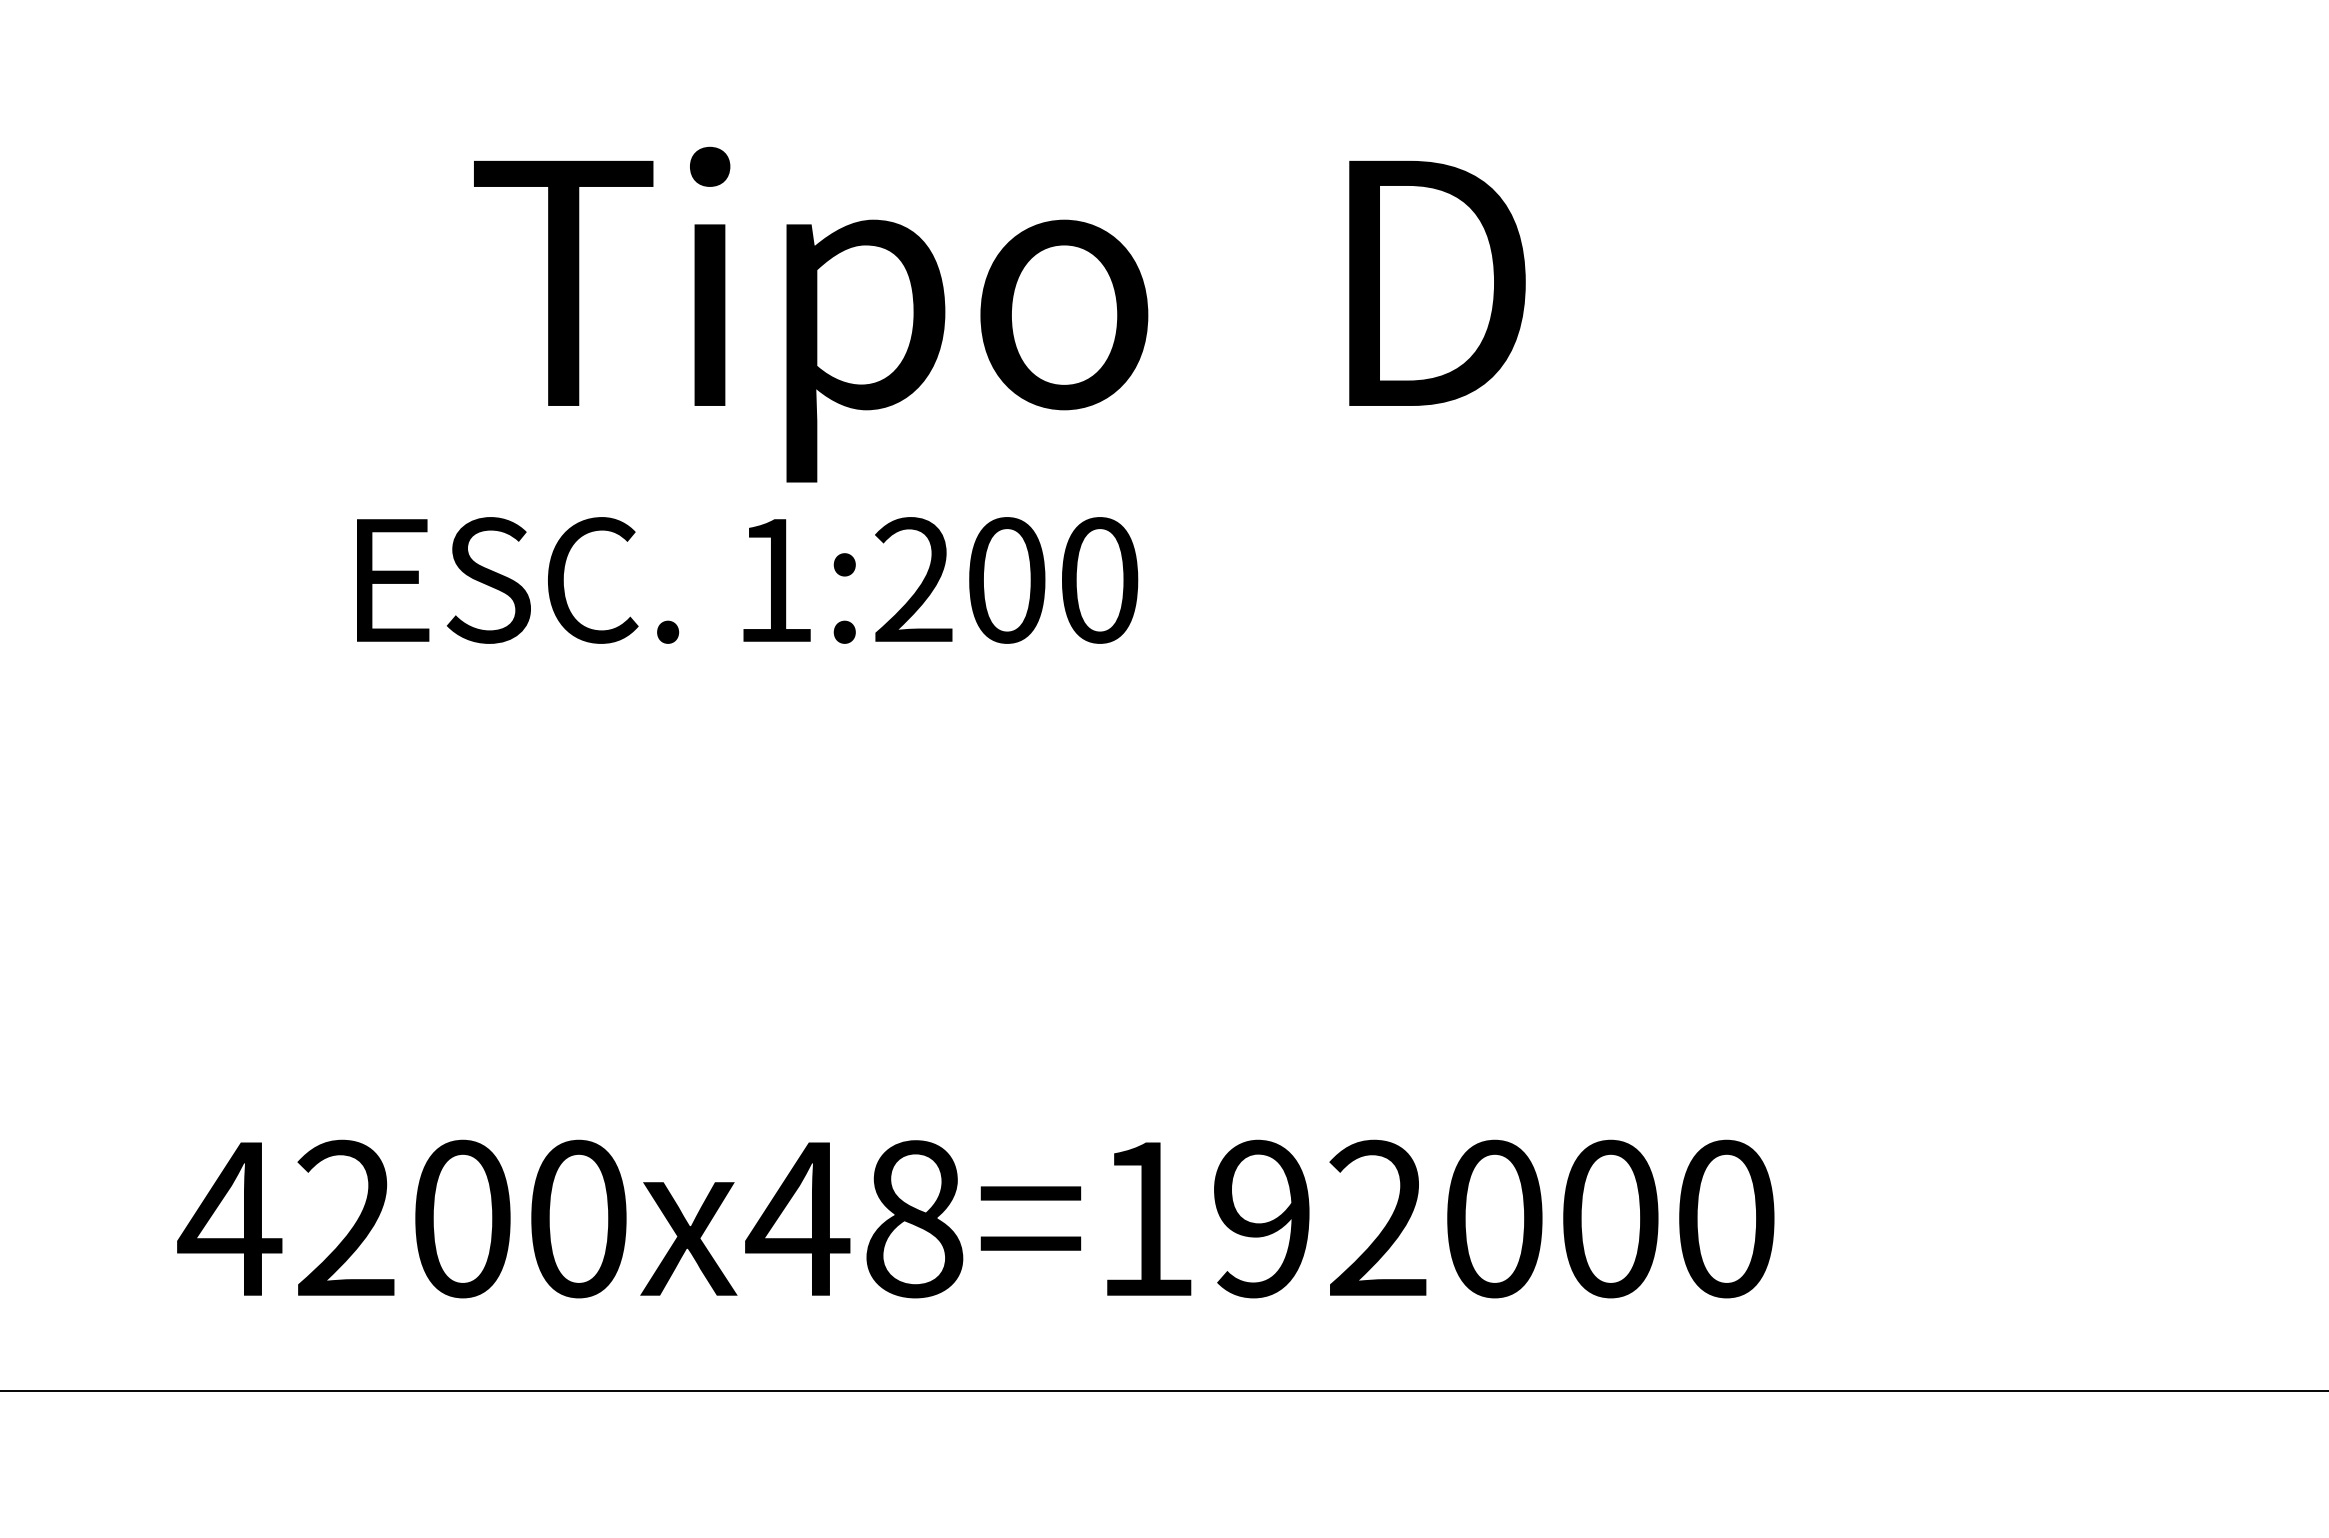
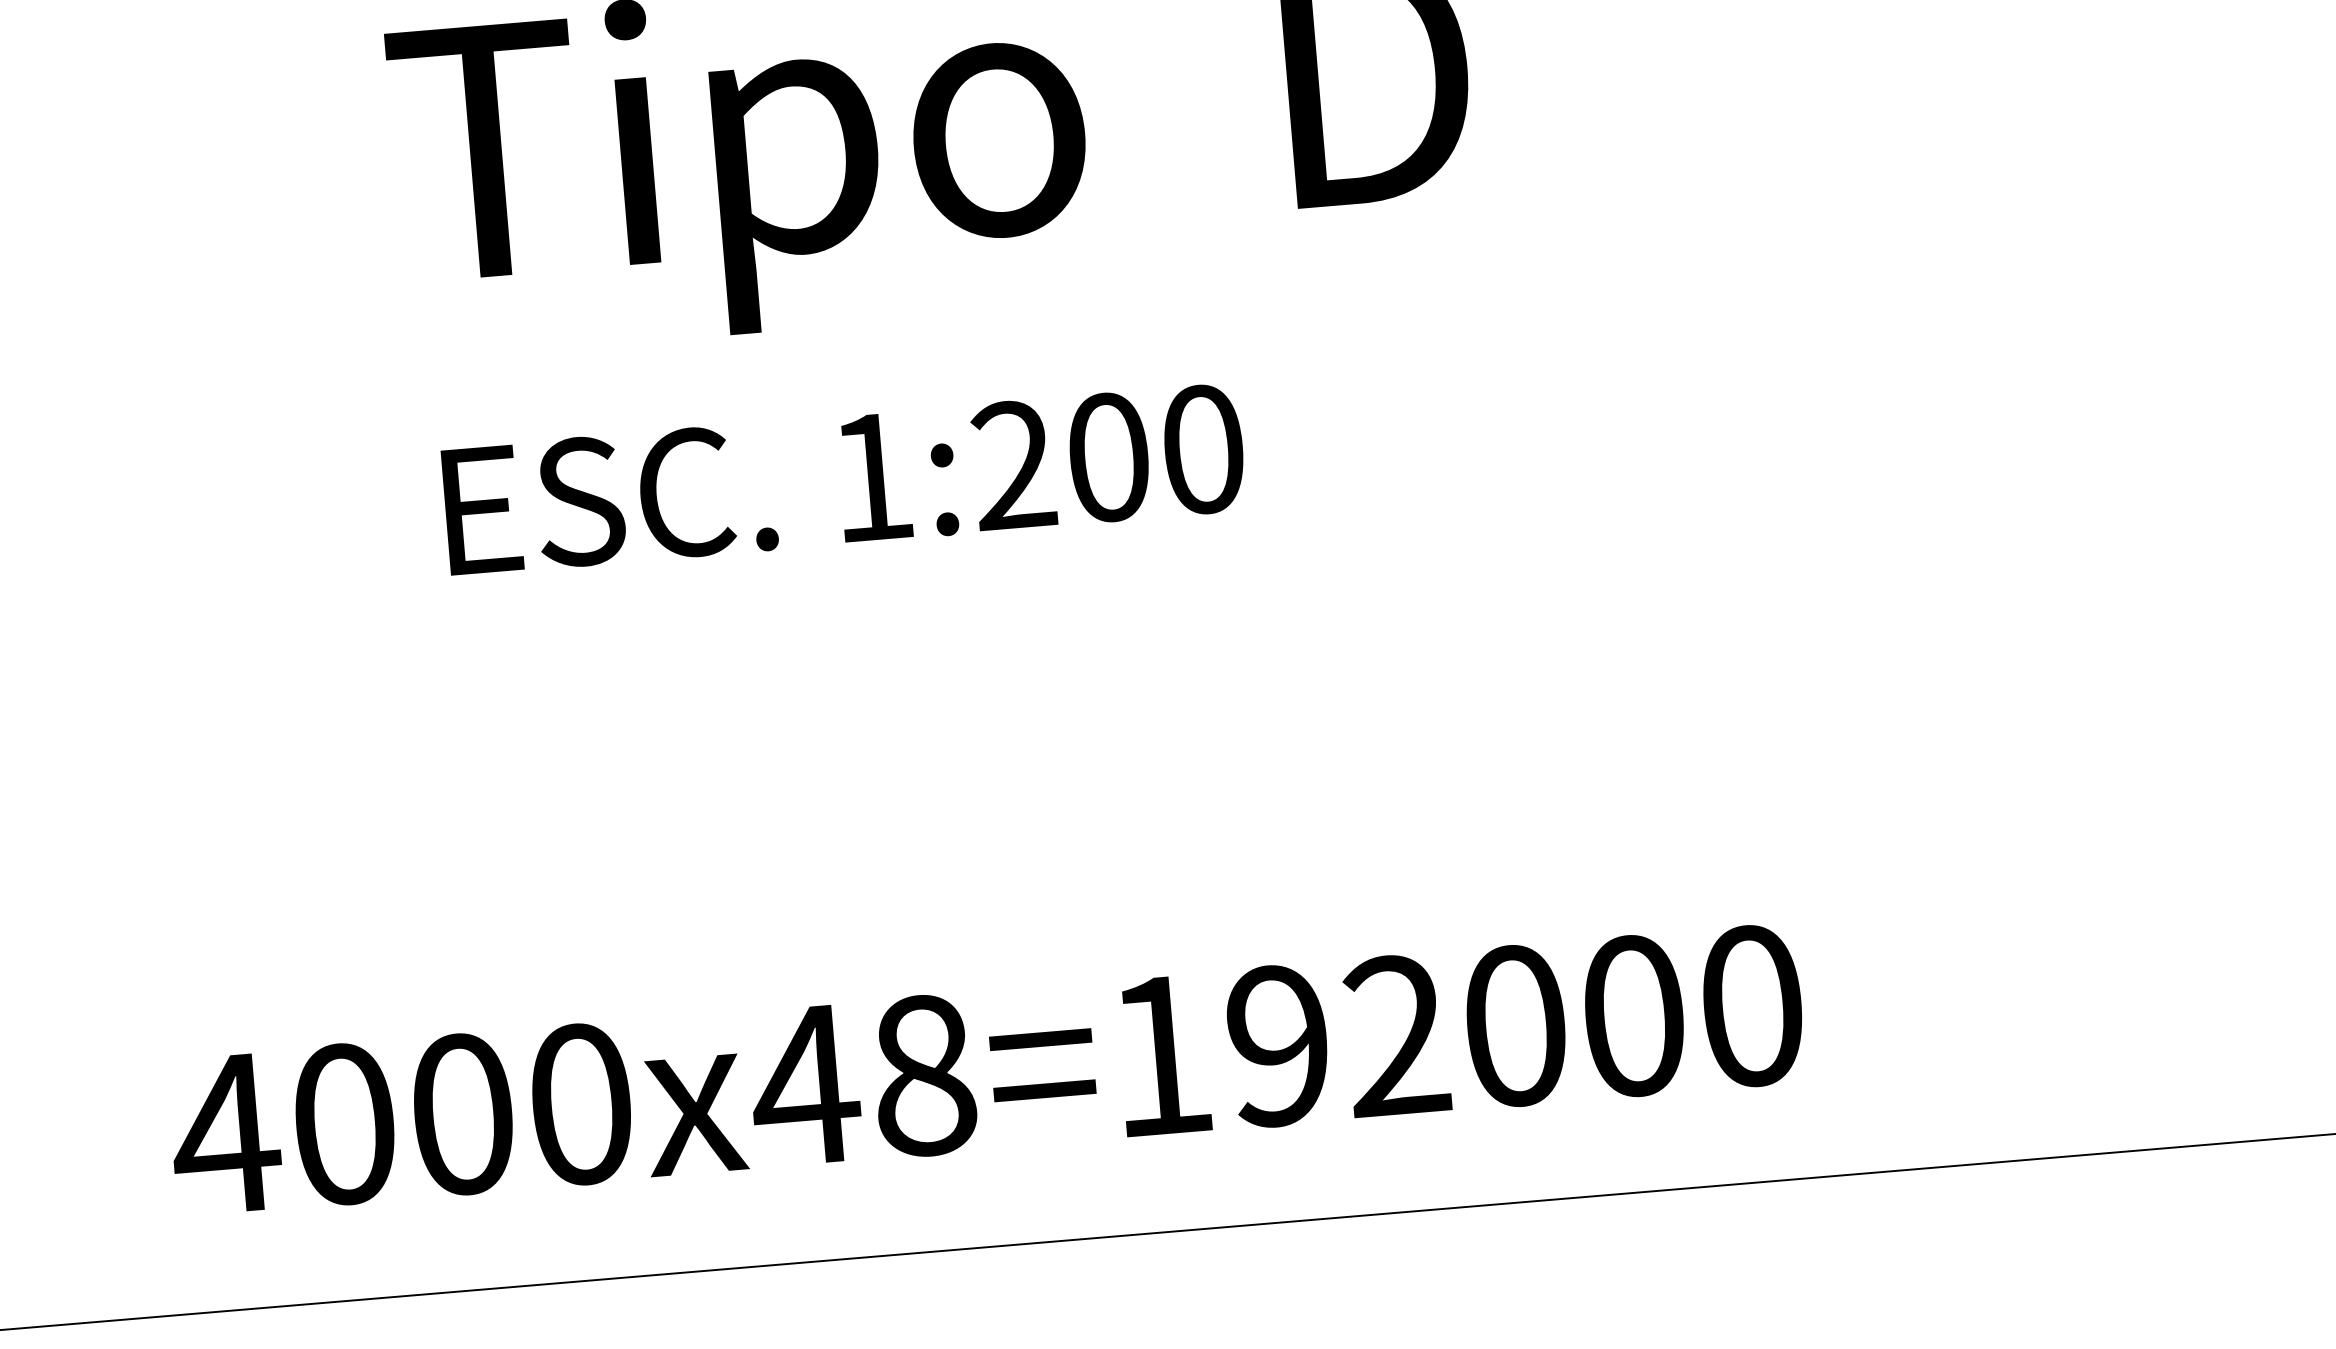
text: (747, 580) -> (844, 479), moved
text: (345, 1218) -> (343, 1123), 4200 -> 4000

